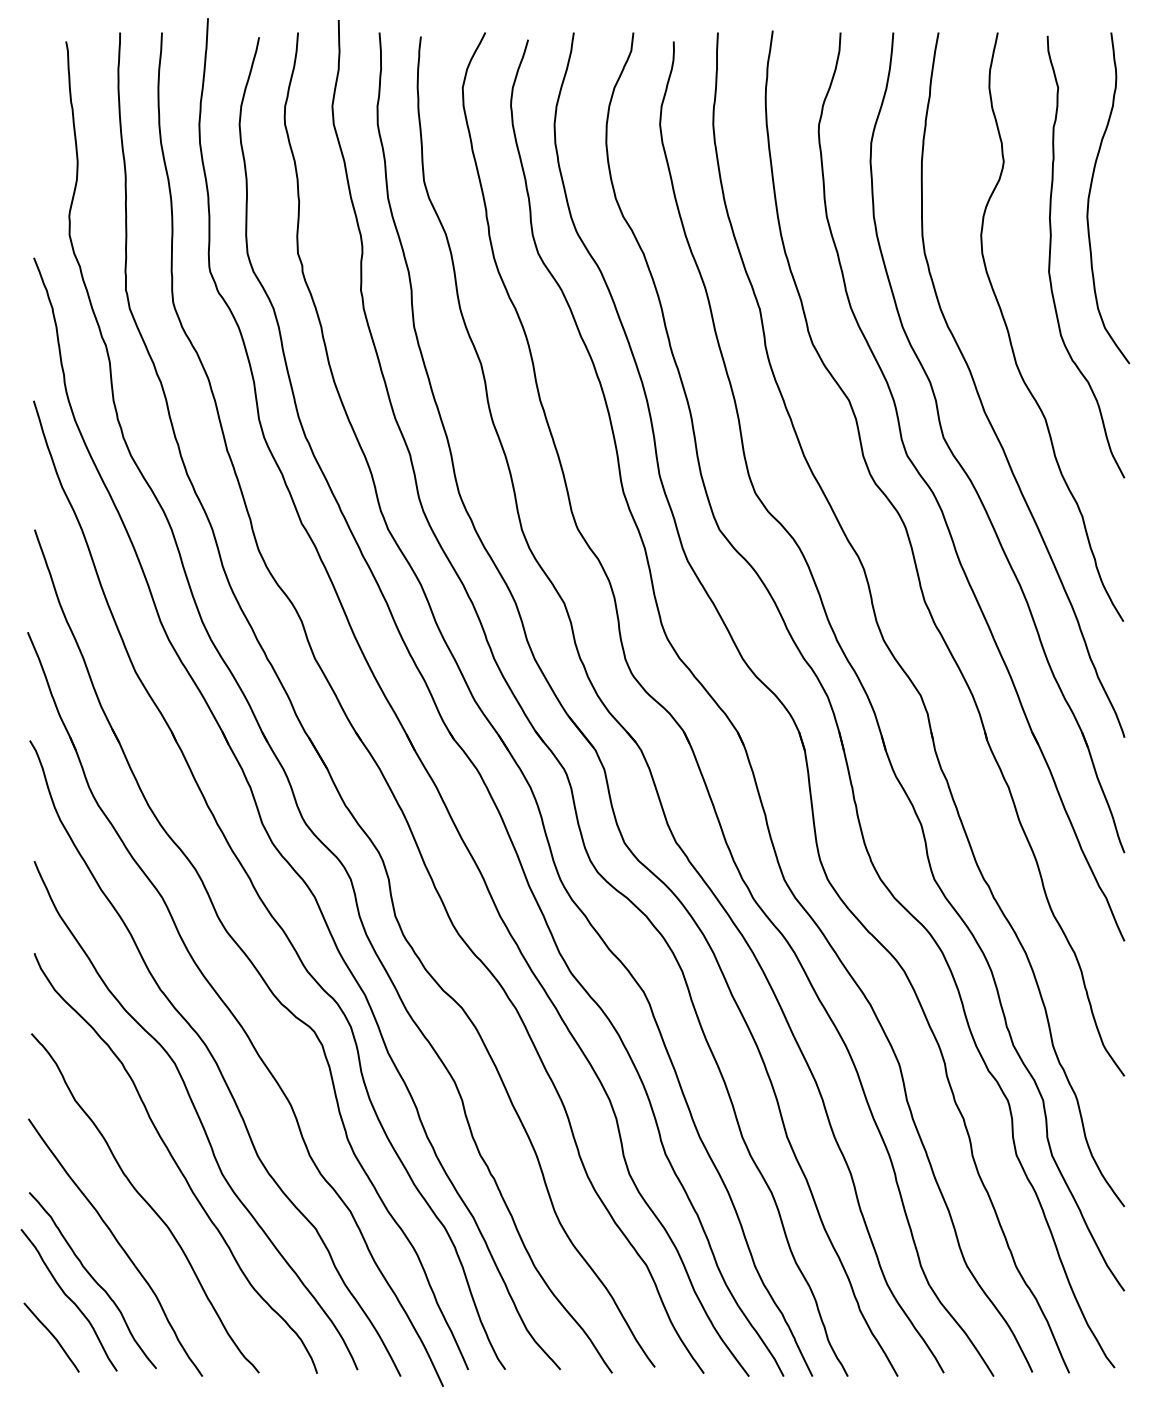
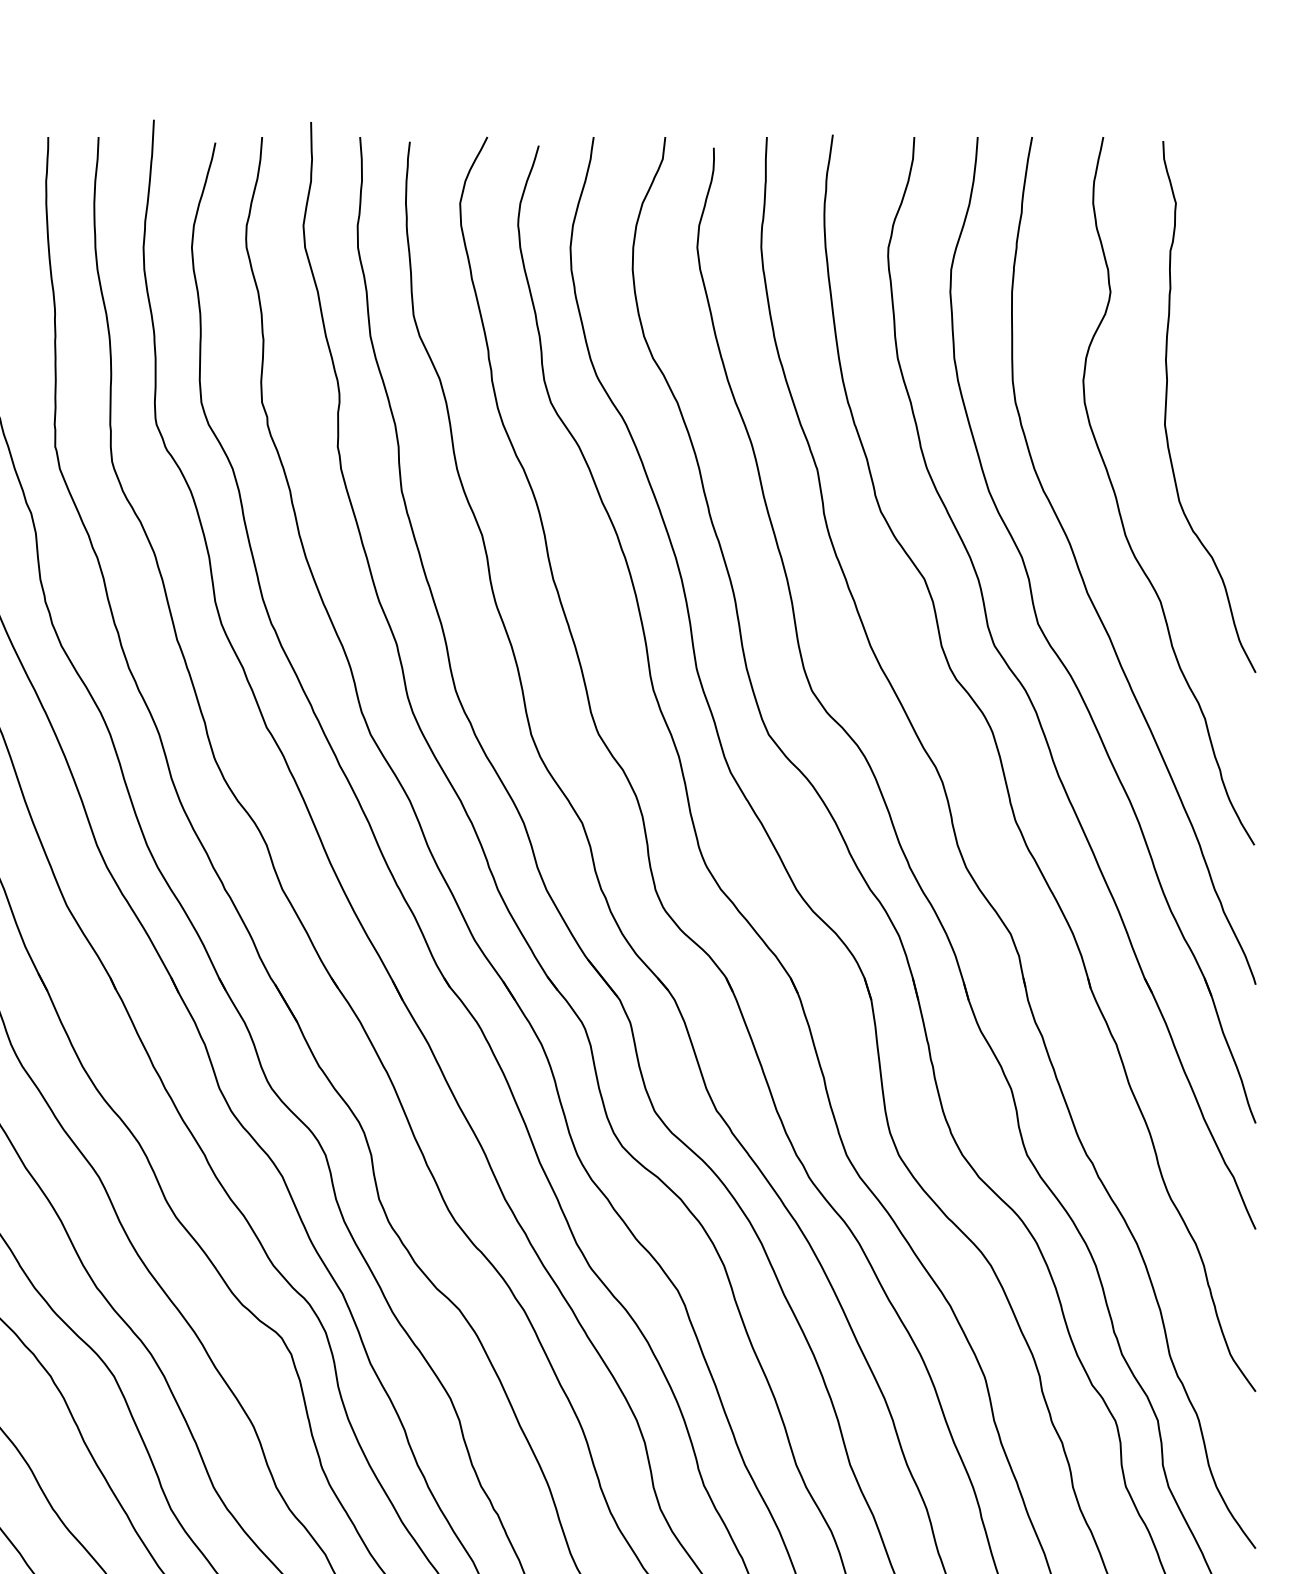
curve: (1090, 195) -> (1214, 332), removed

